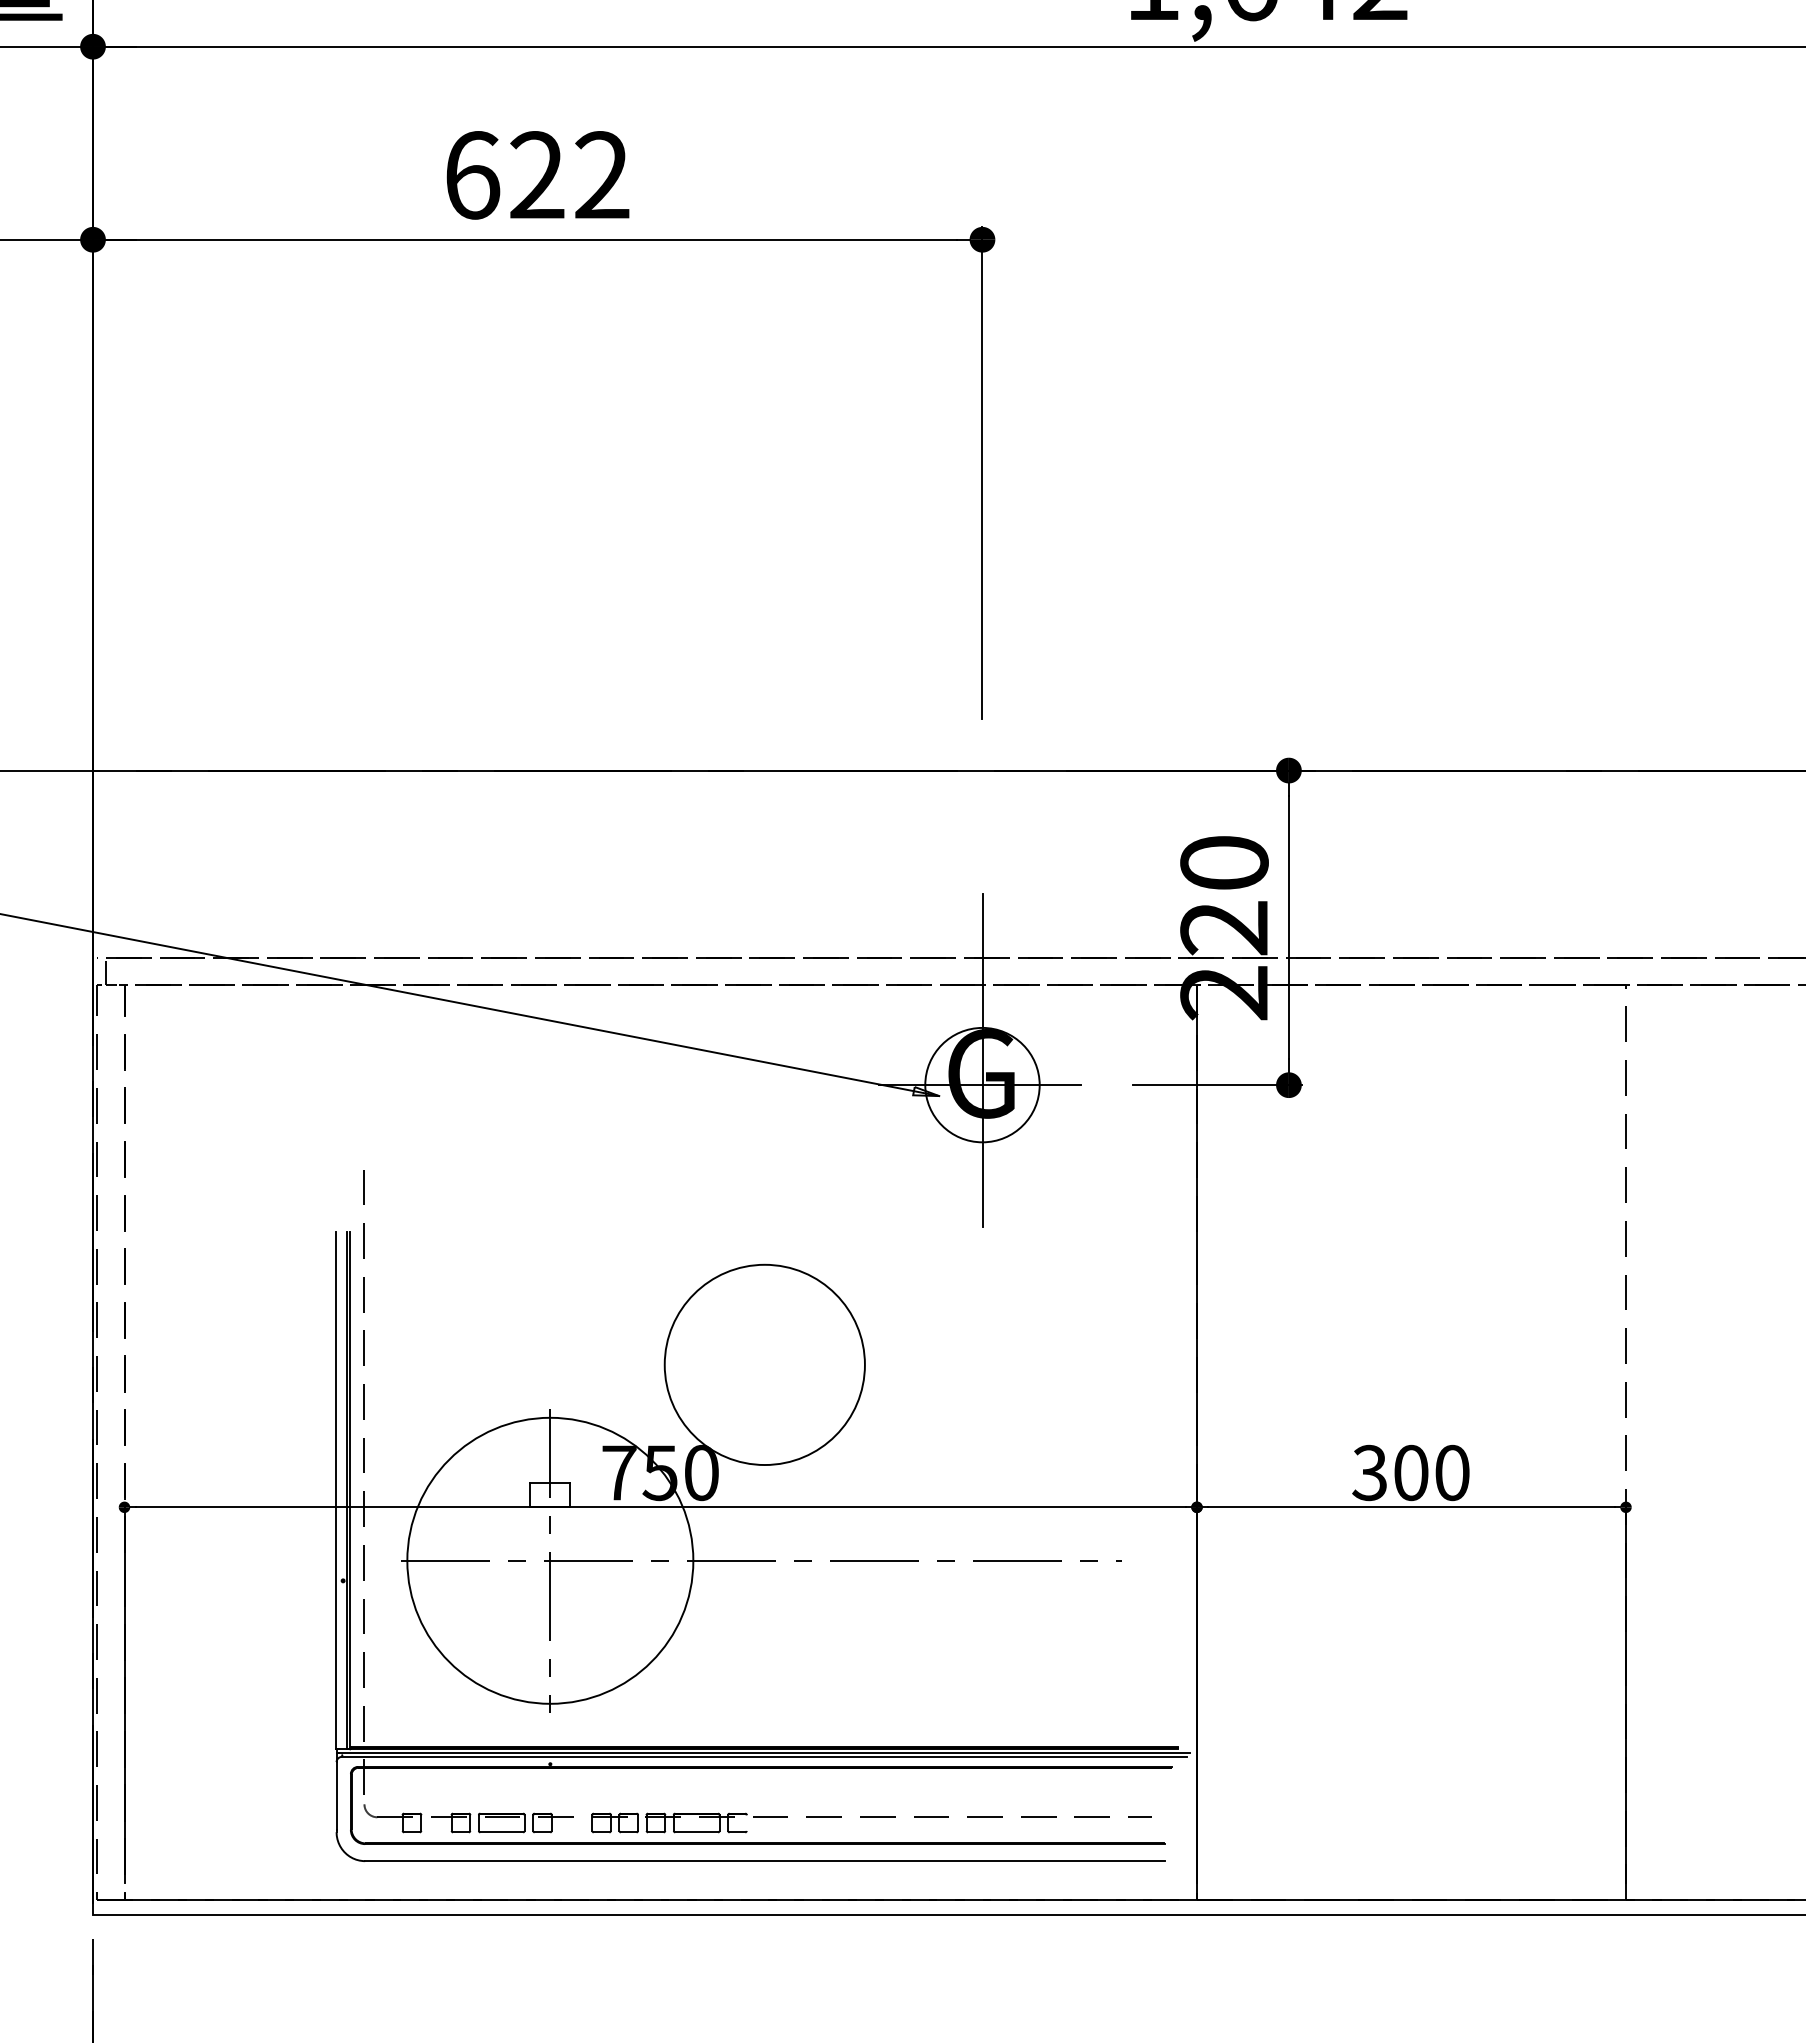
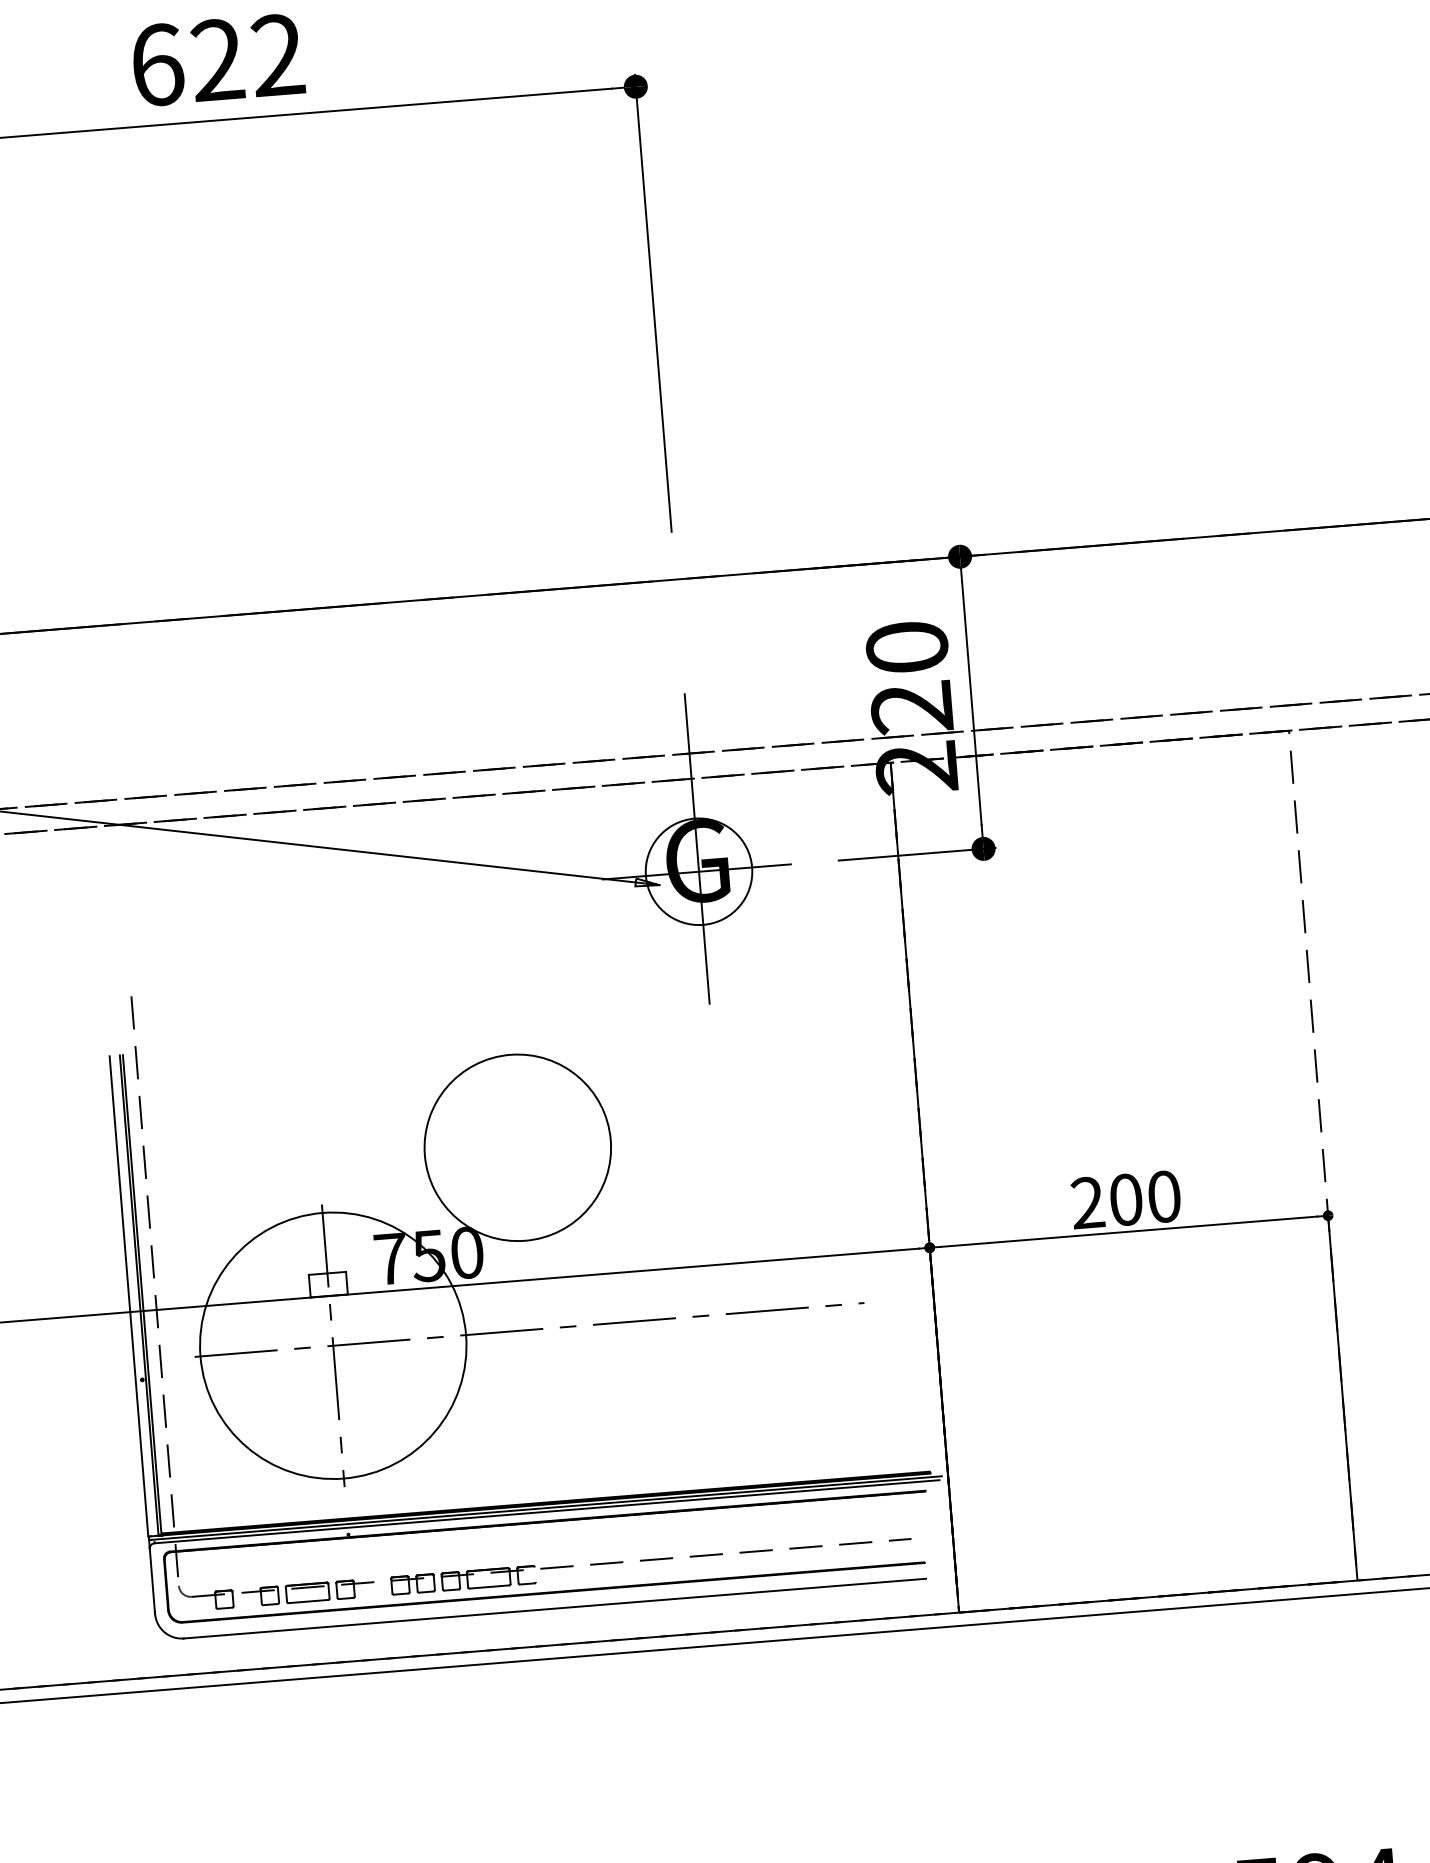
text: (1369, 1473) -> (1087, 1203), 300 -> 200

